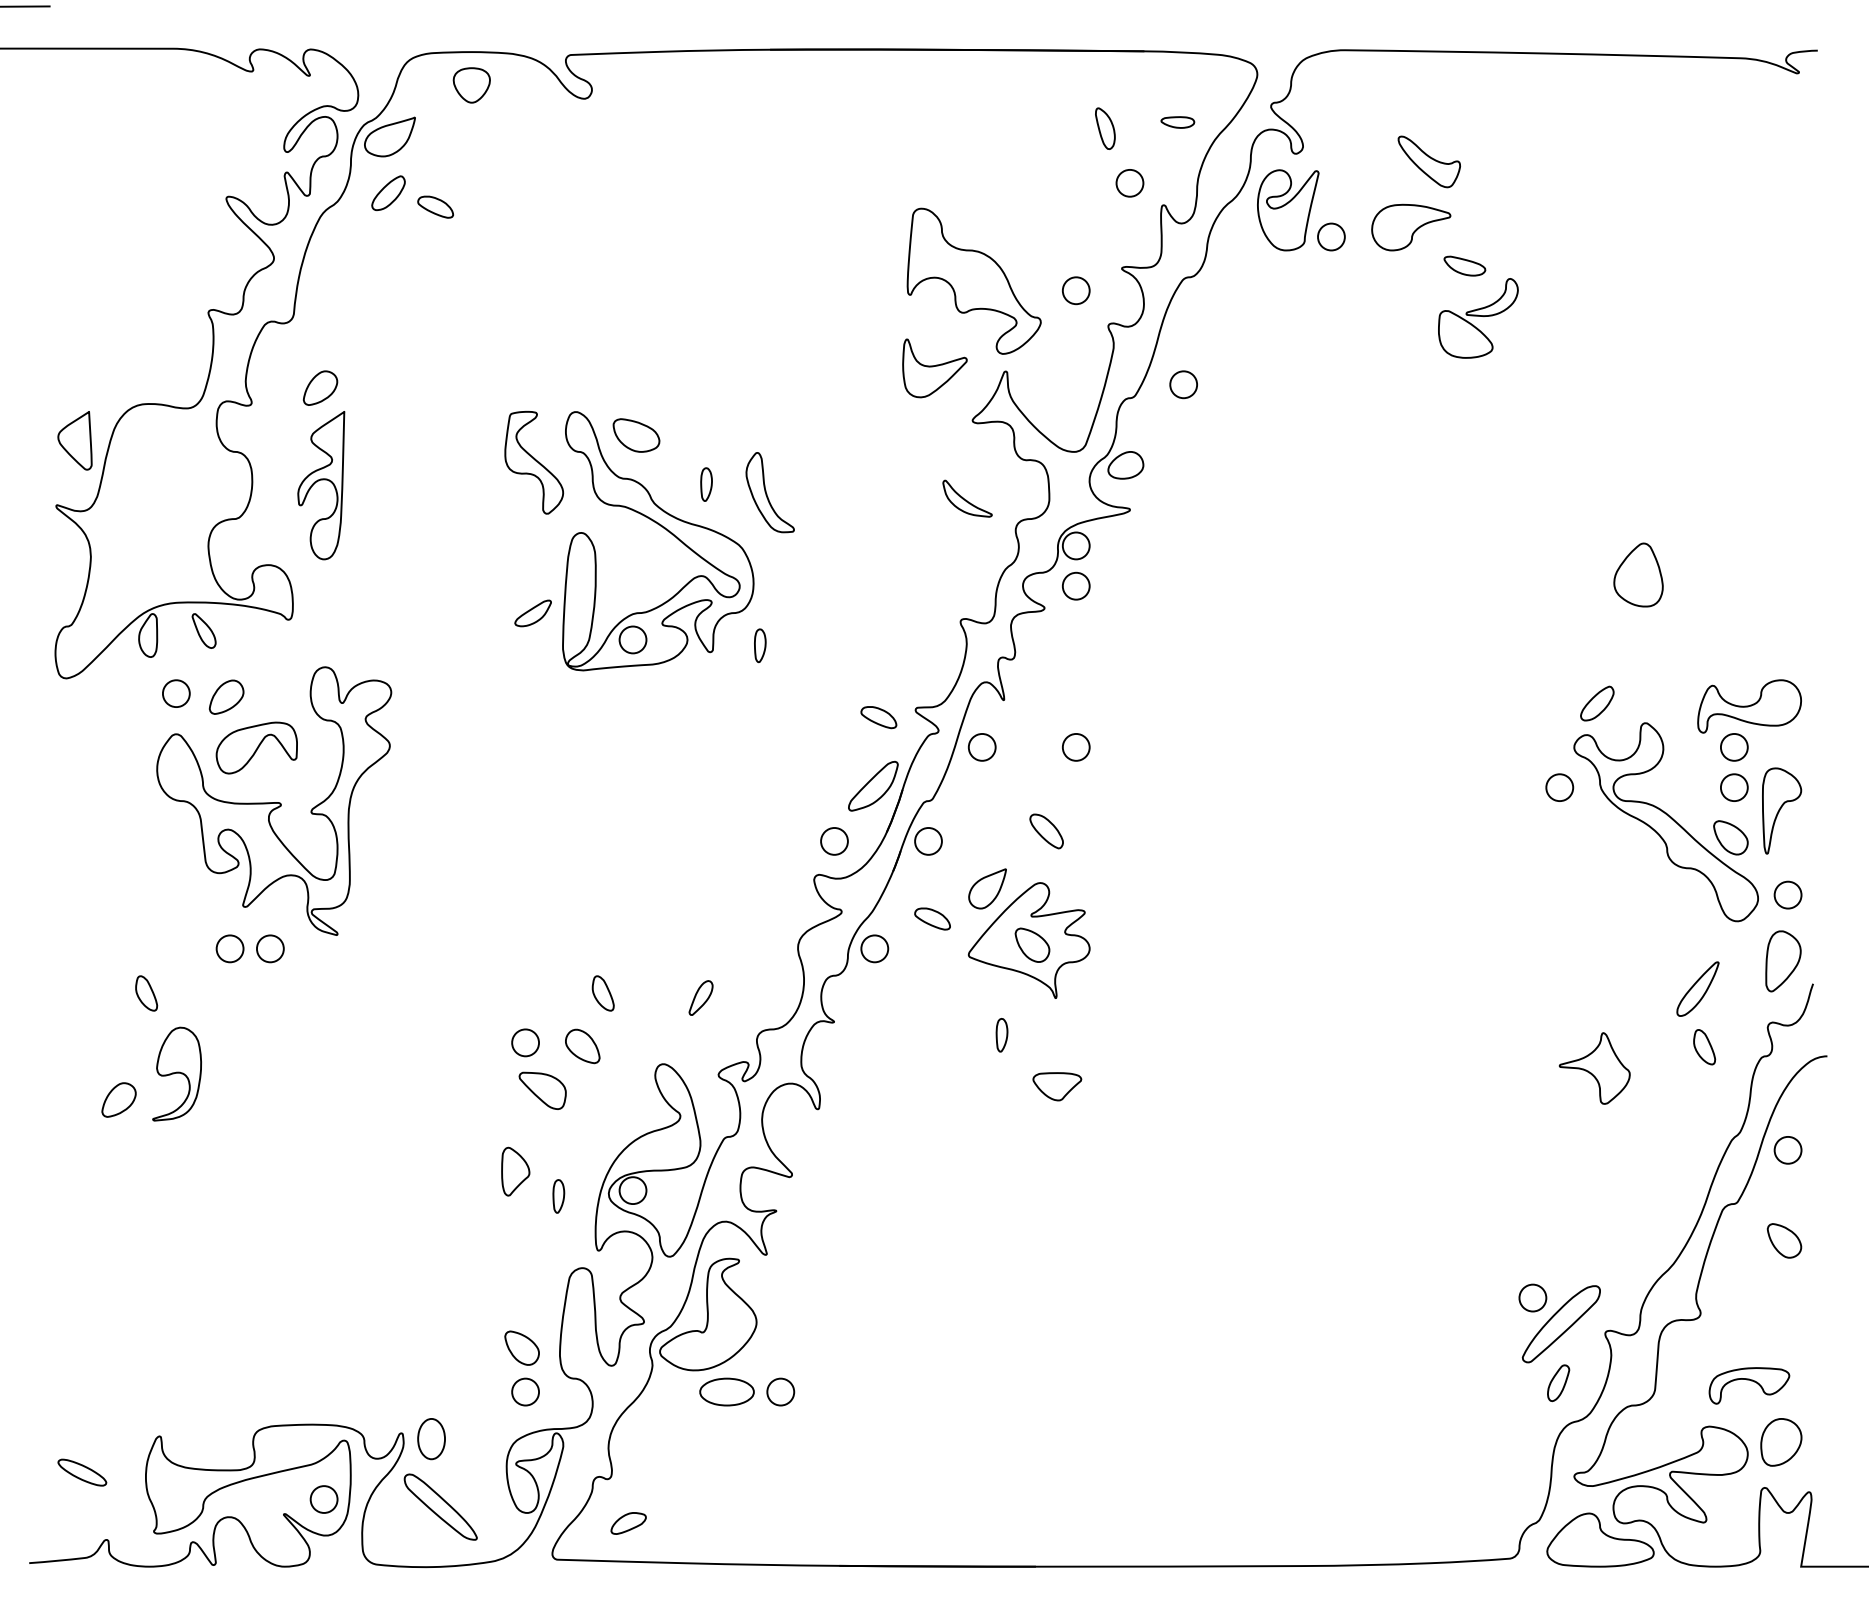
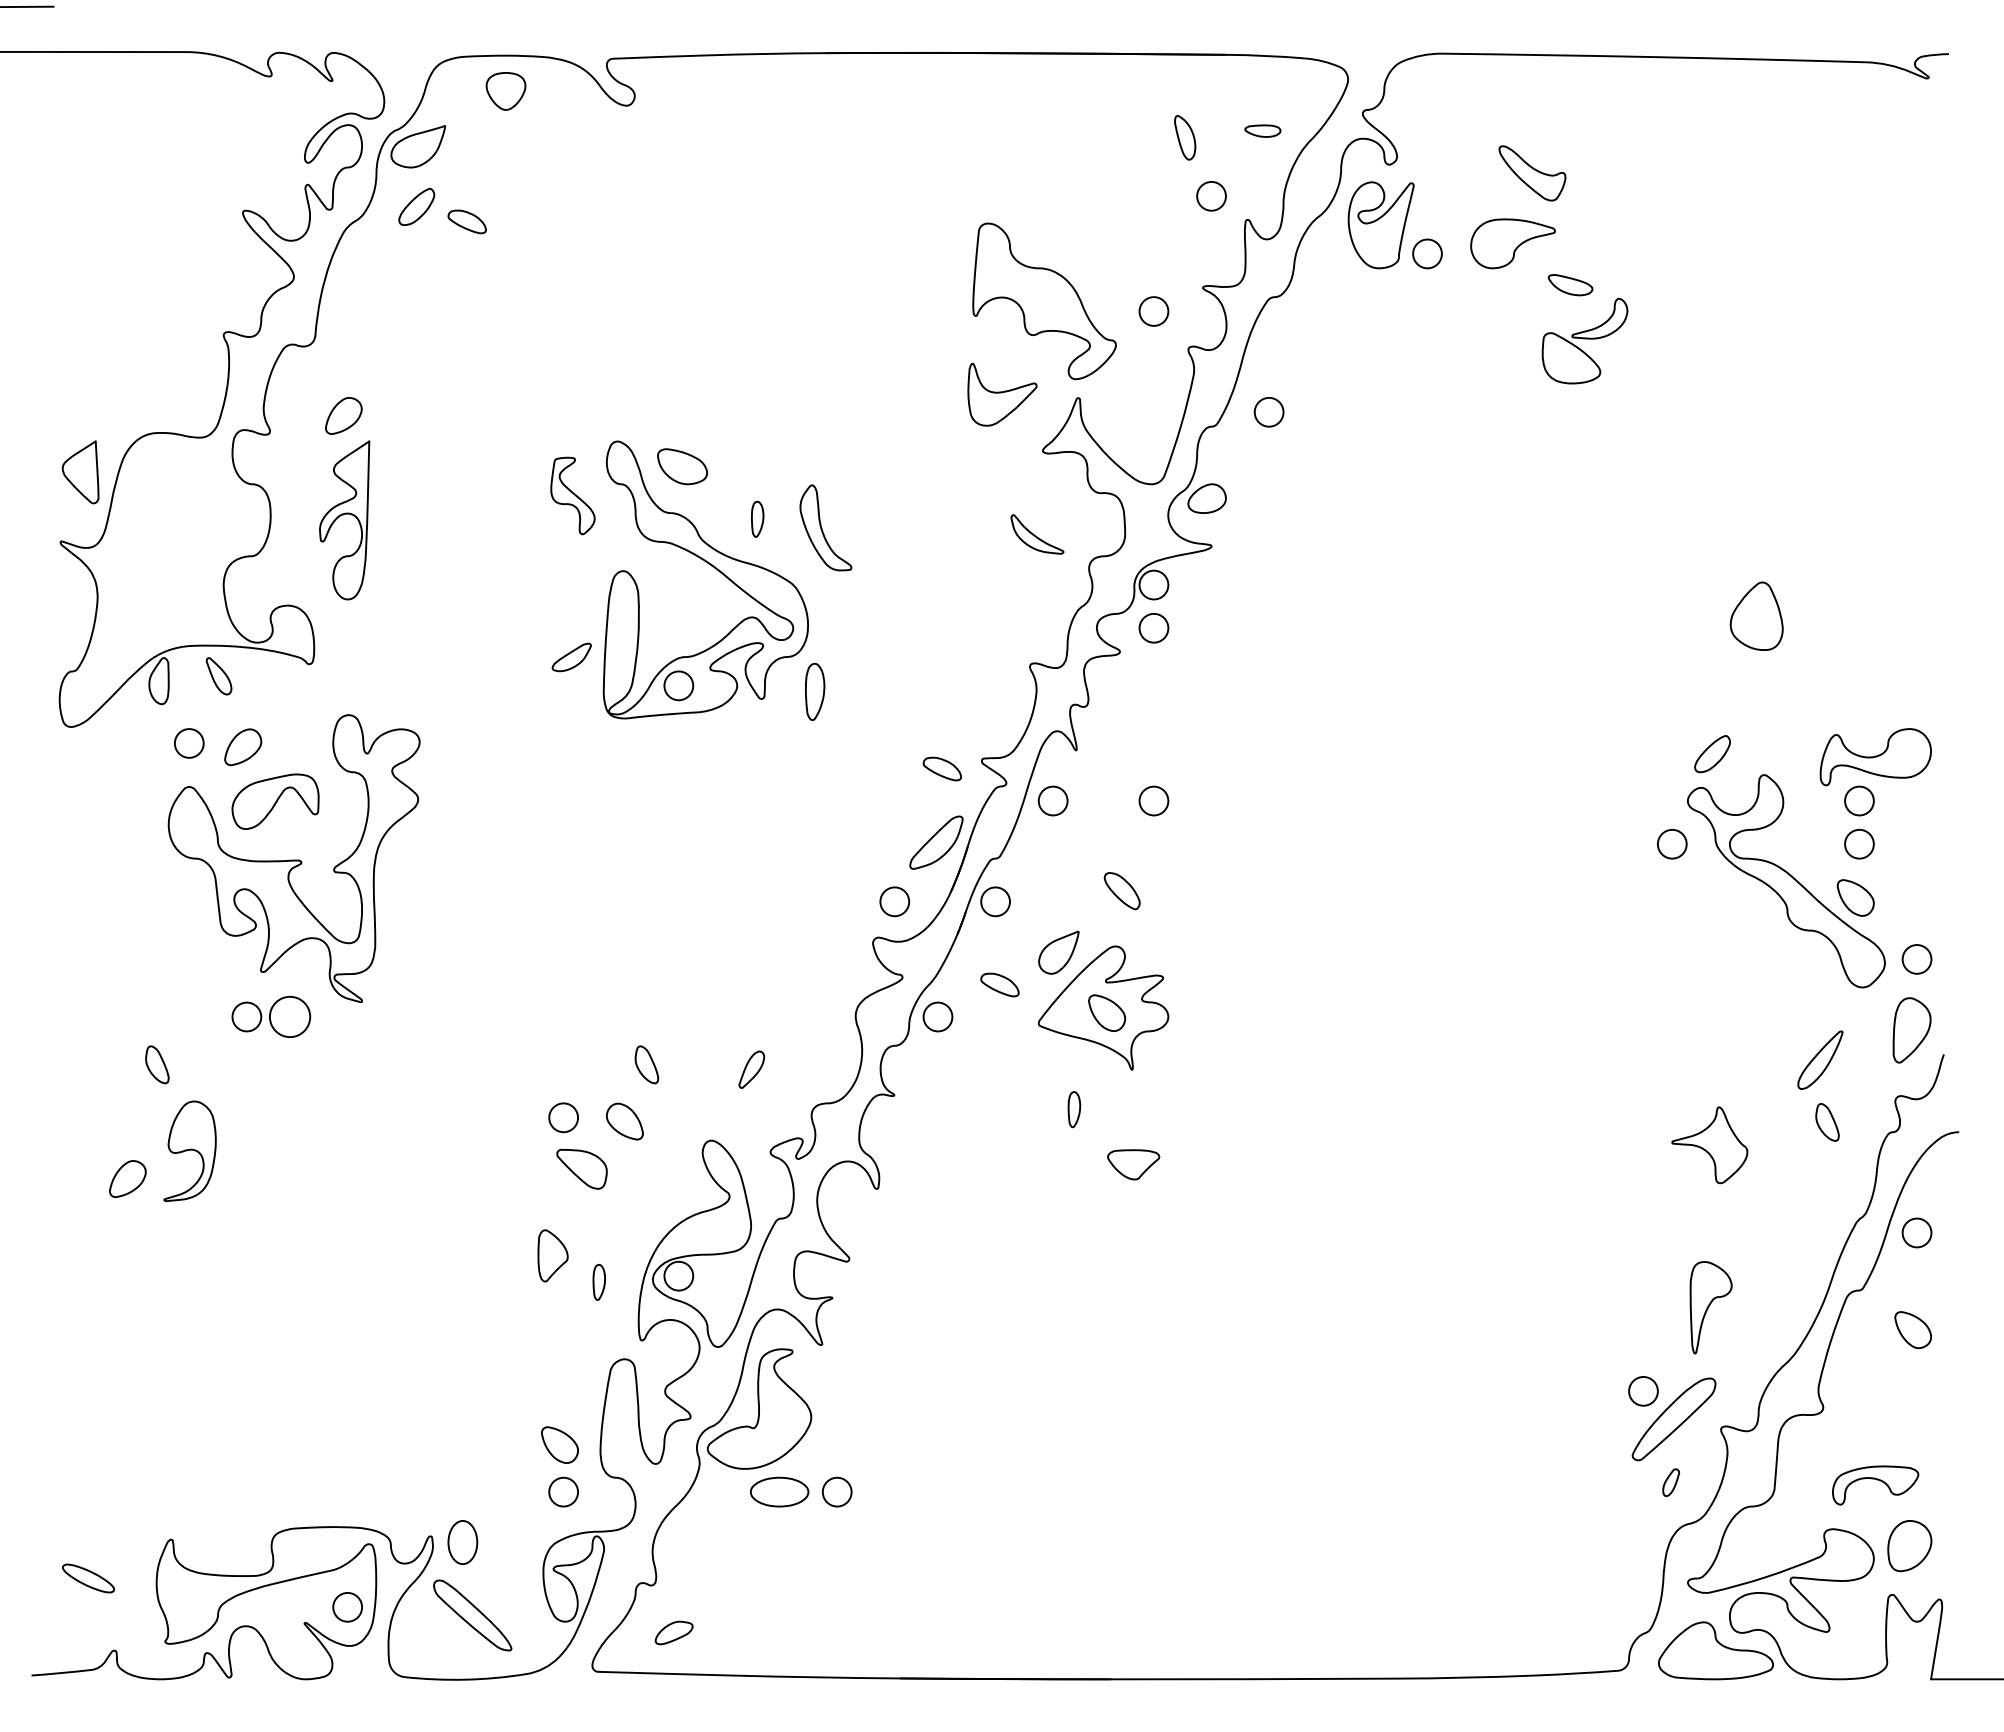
part: (534, 462) -> (573, 495), size x0.7
part: (760, 645) -> (815, 691), size x1.6
part: (1782, 810) -> (1711, 1307), moved
part: (270, 948) -> (290, 1016), size x1.4
part: (1558, 1383) -> (1670, 1482), size x0.7

